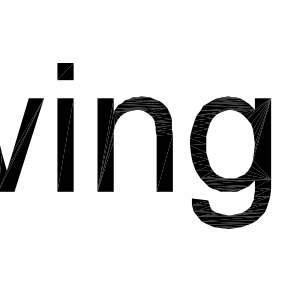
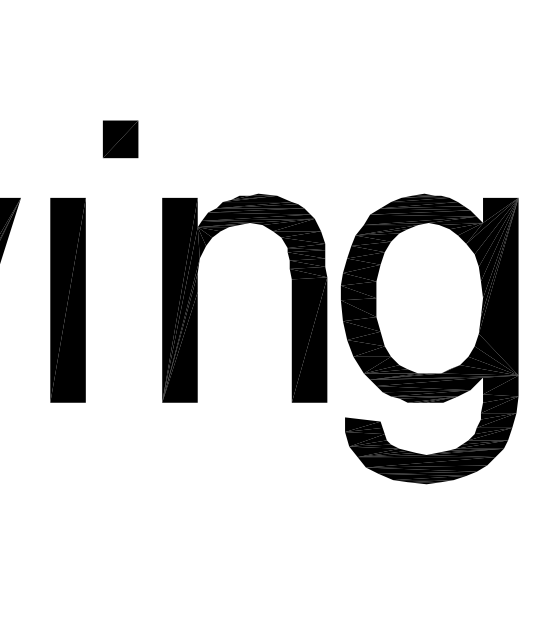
part: (65, 71) -> (120, 139), moved
part: (113, 143) -> (197, 296), moved

